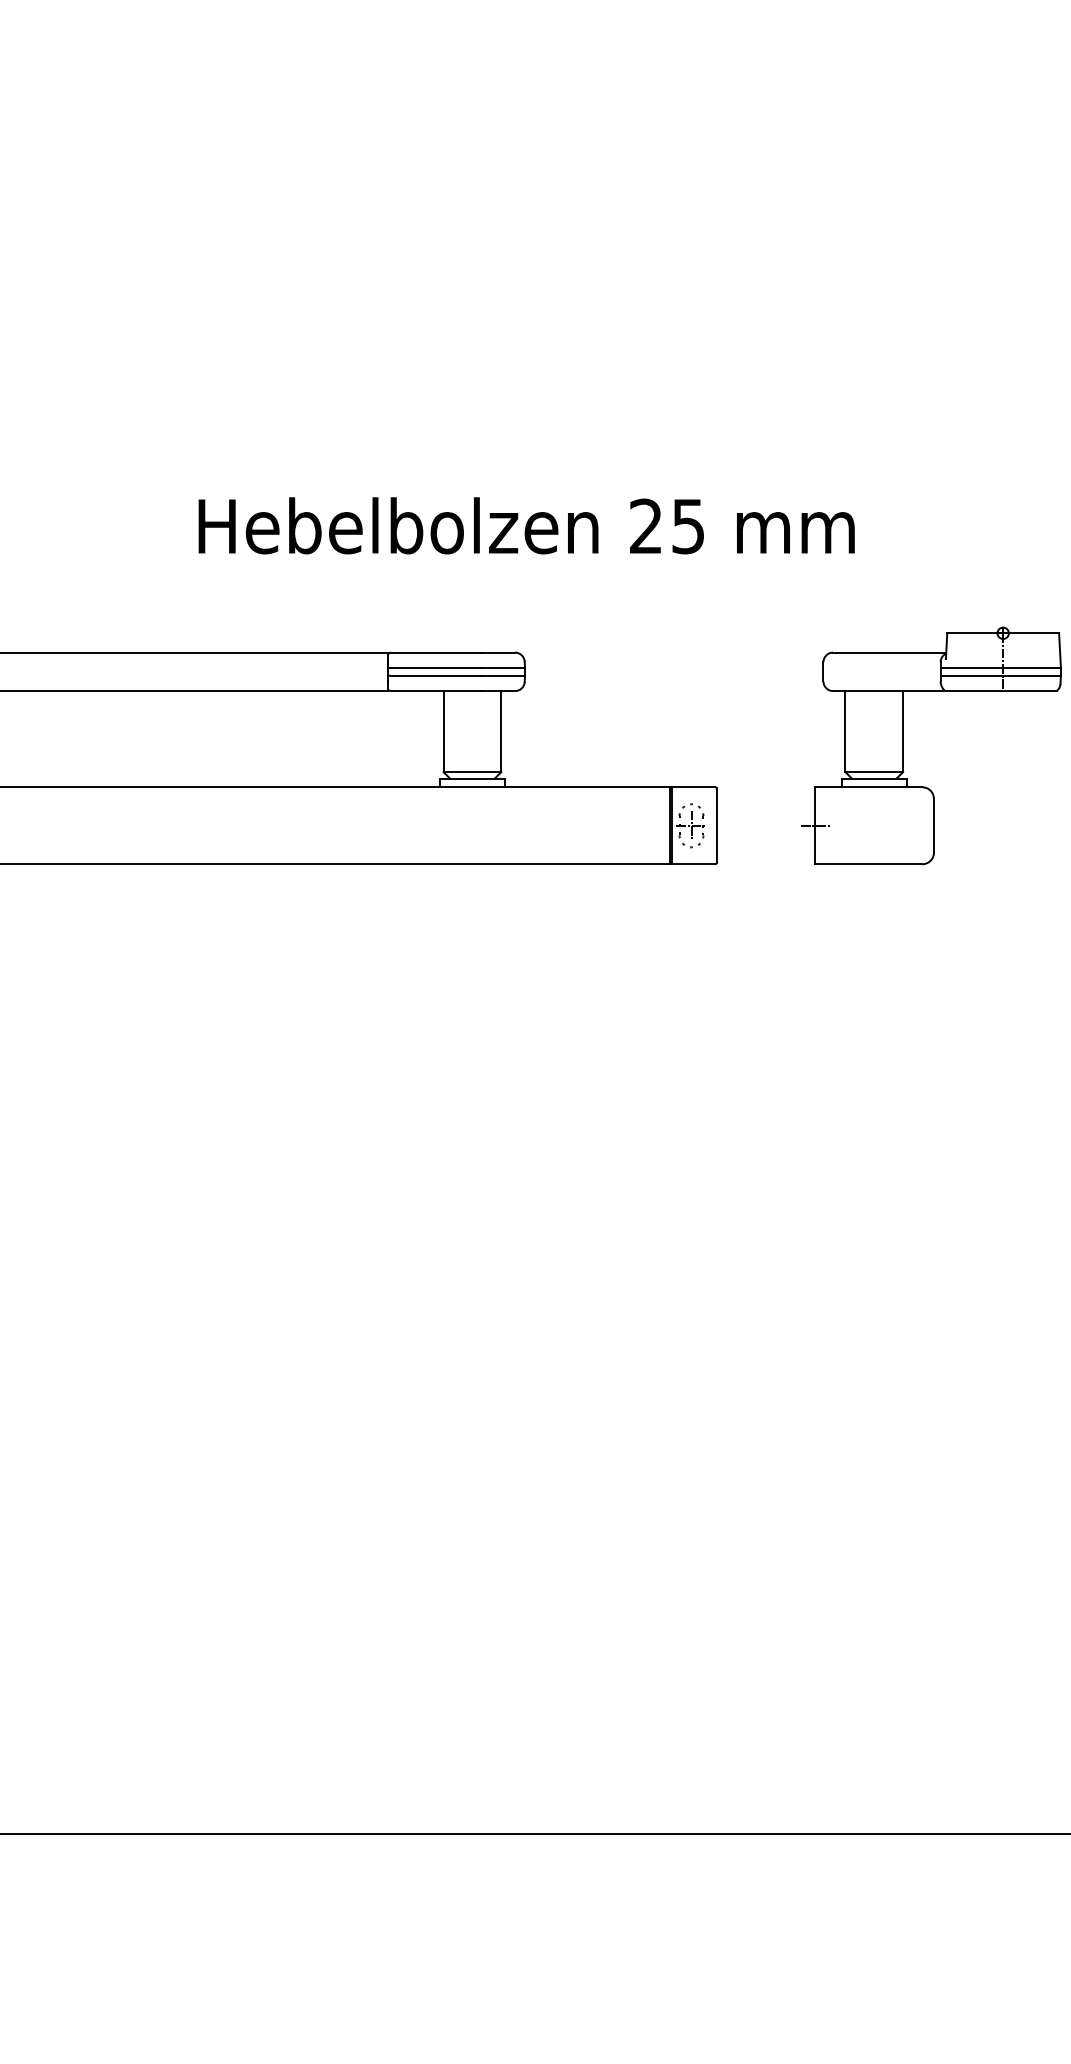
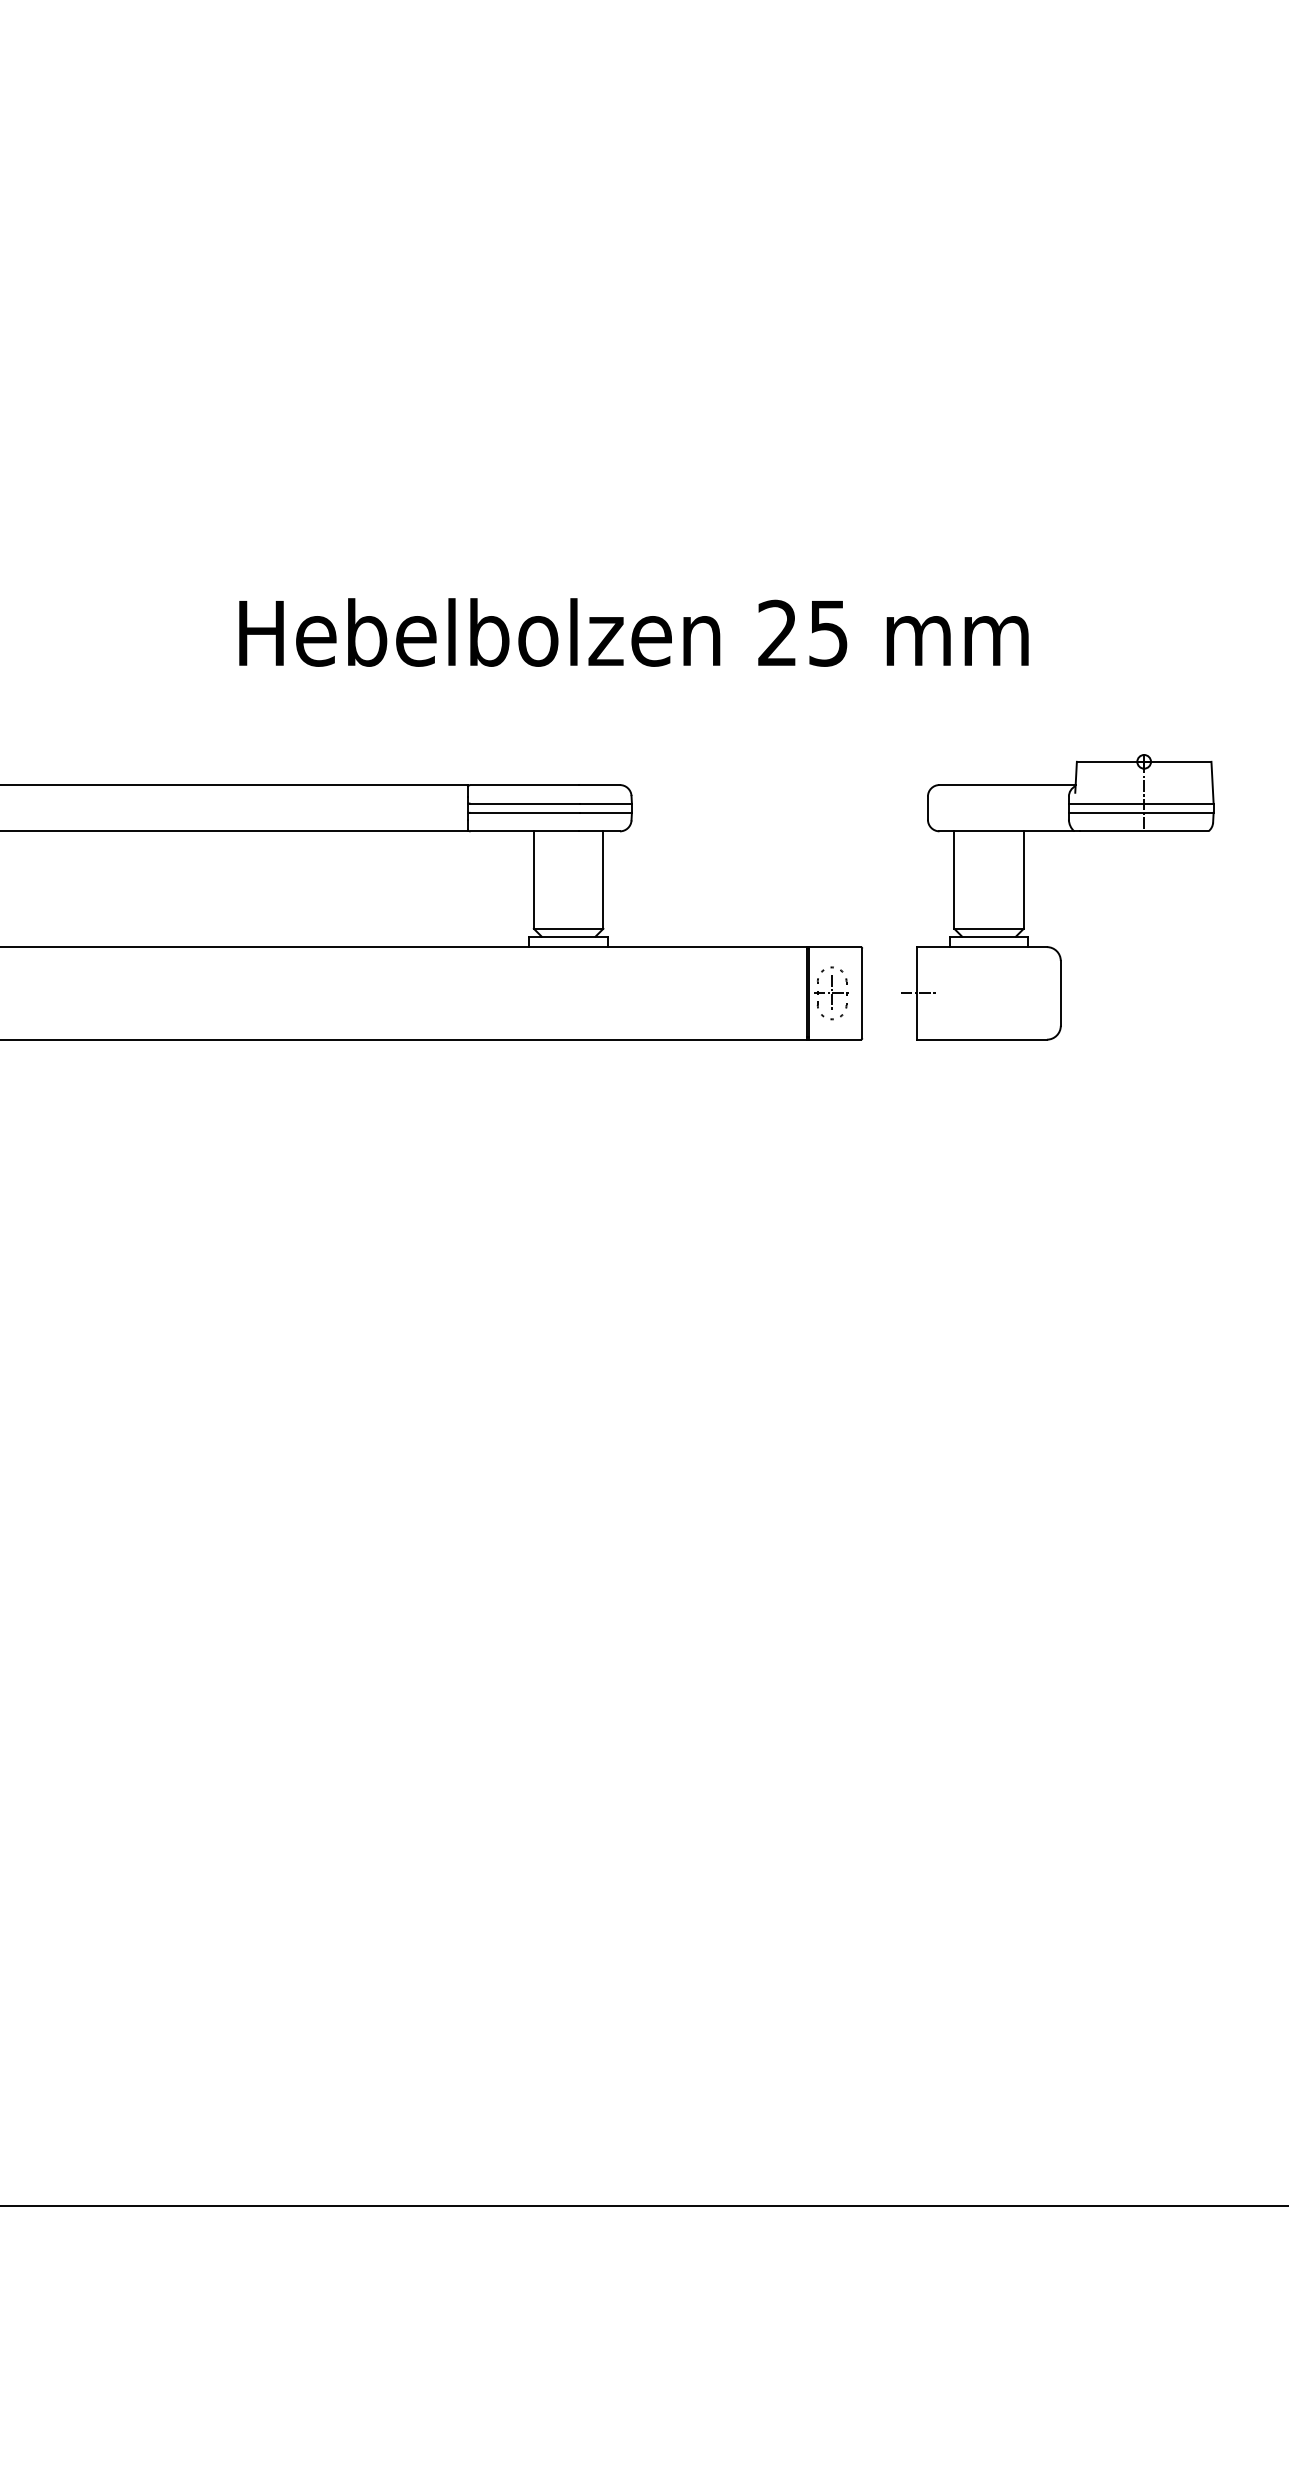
part: (903, 746) -> (1024, 897), moved

